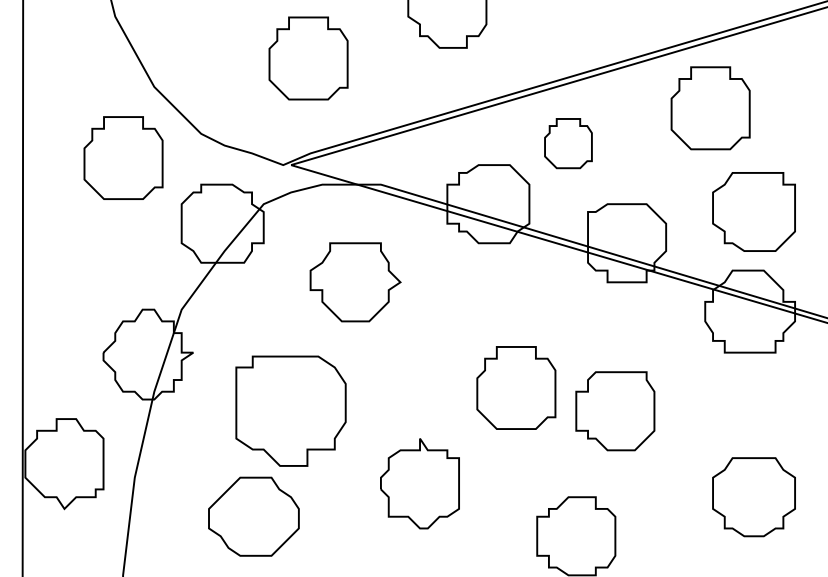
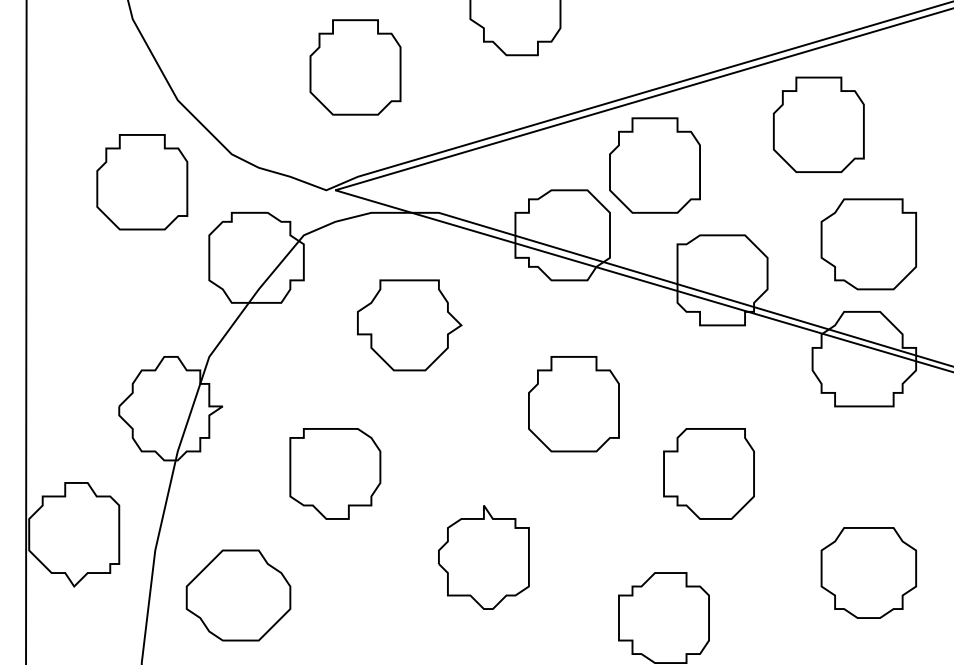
part: (568, 143) -> (654, 165), size x1.67
part: (515, 388) -> (573, 404), moved
part: (291, 410) -> (335, 473), size x0.71
part: (253, 516) -> (238, 595), moved

